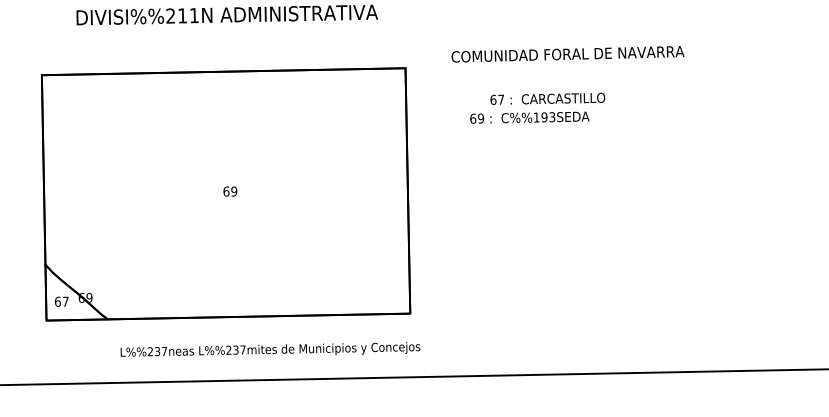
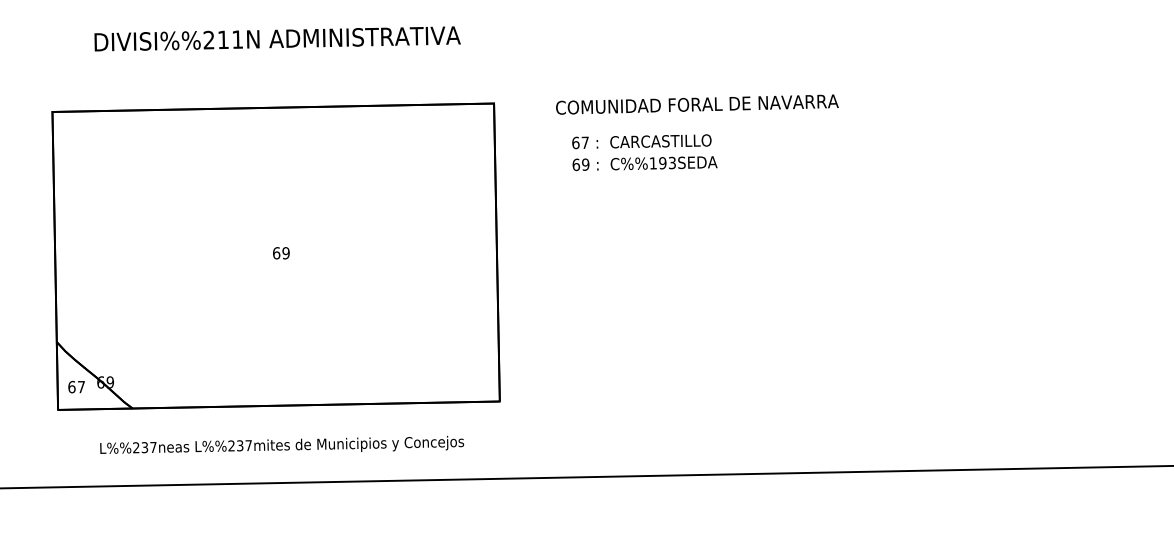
text: (568, 54) -> (697, 104), moved
text: (547, 98) -> (641, 141), moved
text: (270, 349) -> (282, 444), moved

